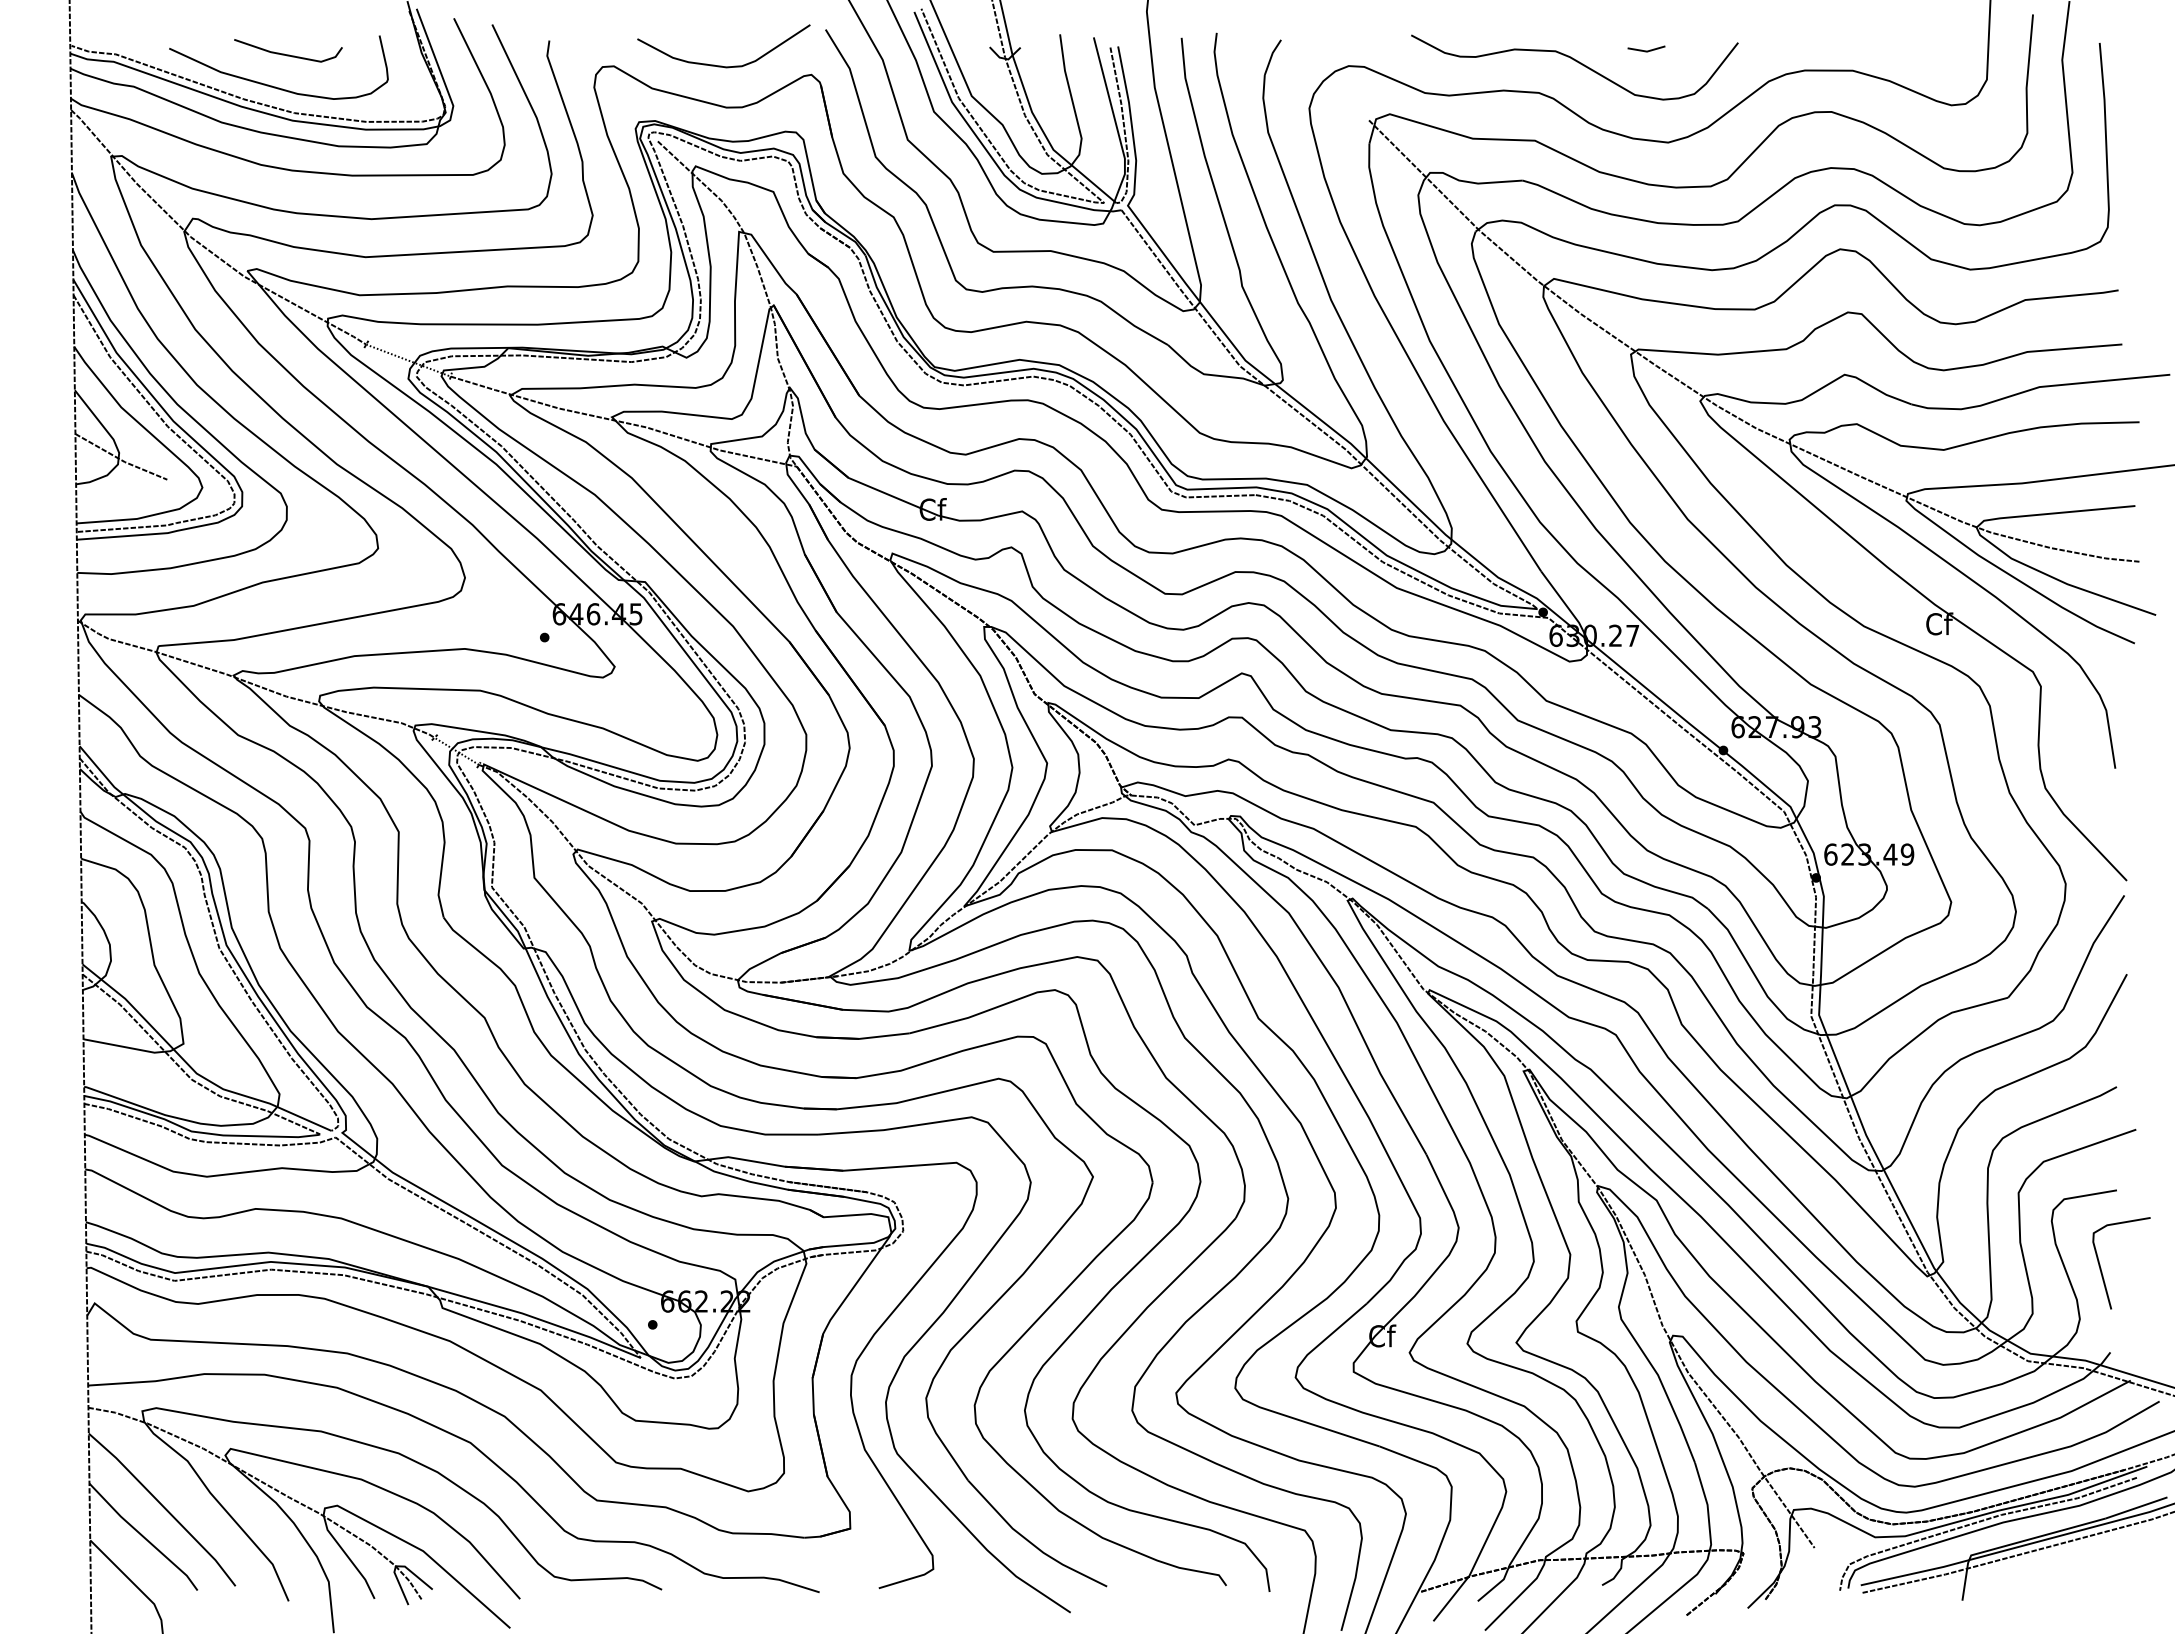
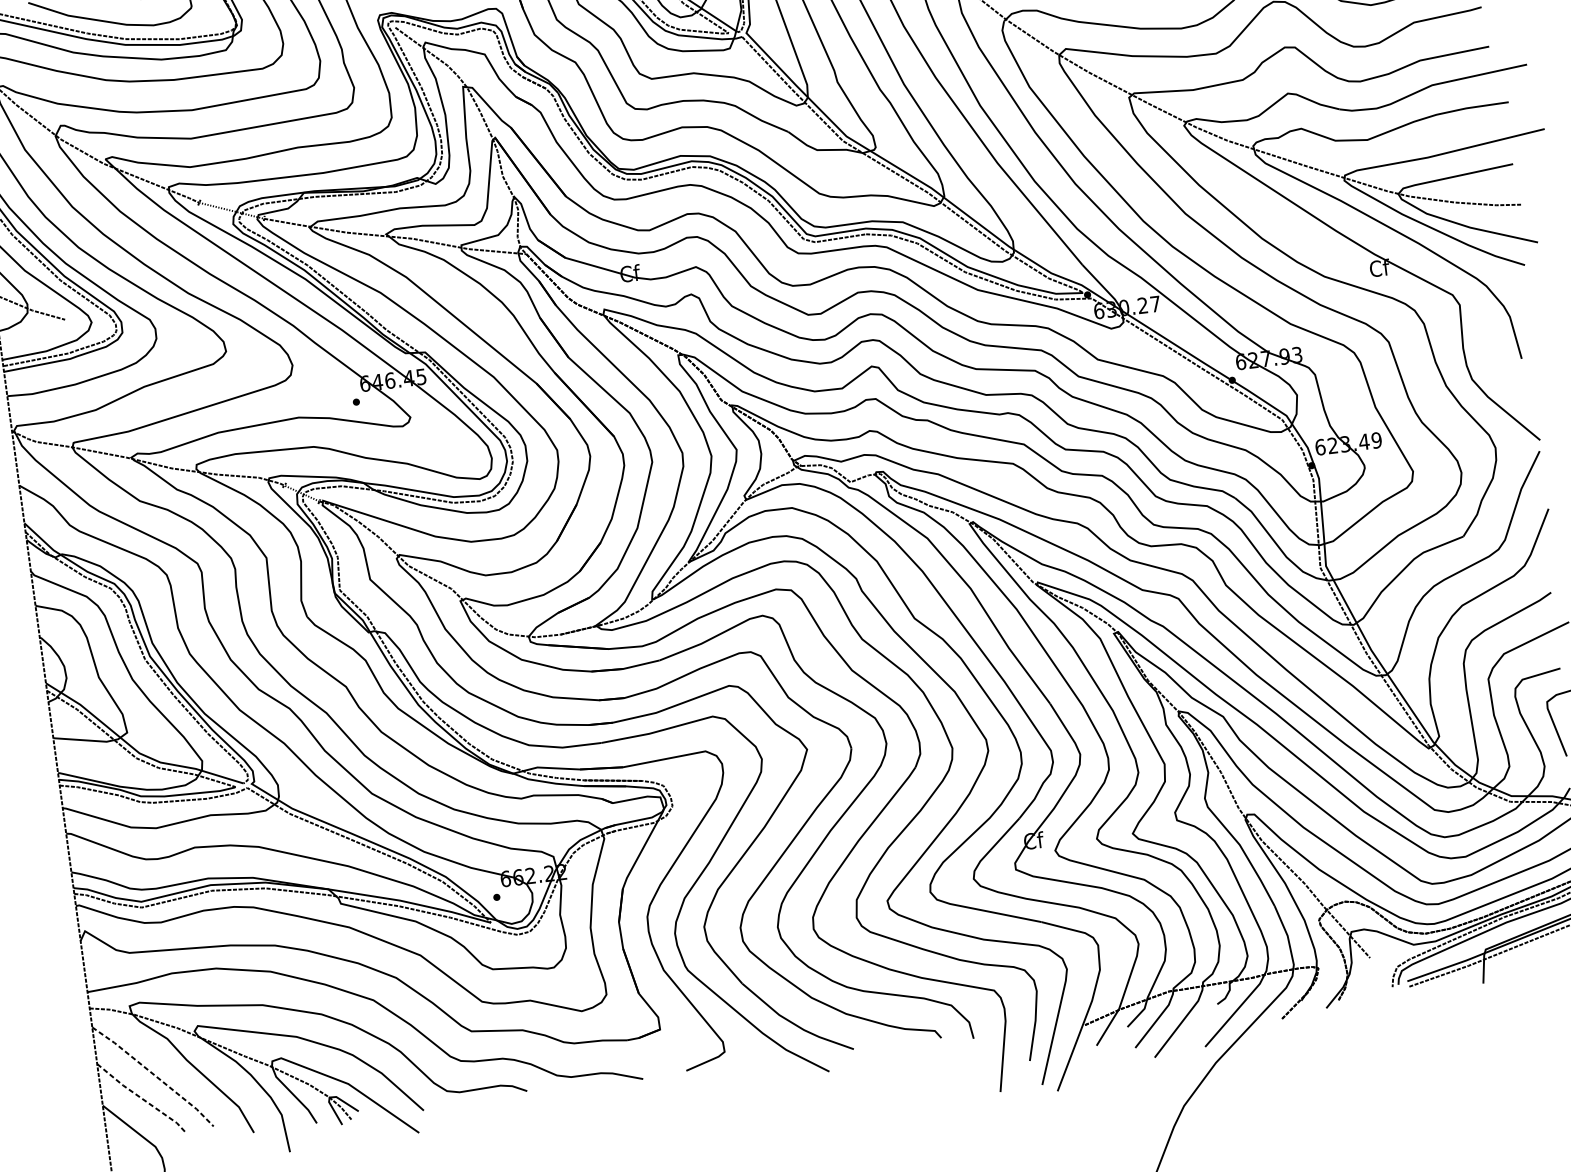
line: (164, 1508) -> (154, 1075), solid -> dashed
line: (143, 1537) -> (141, 1098), solid -> dashed

